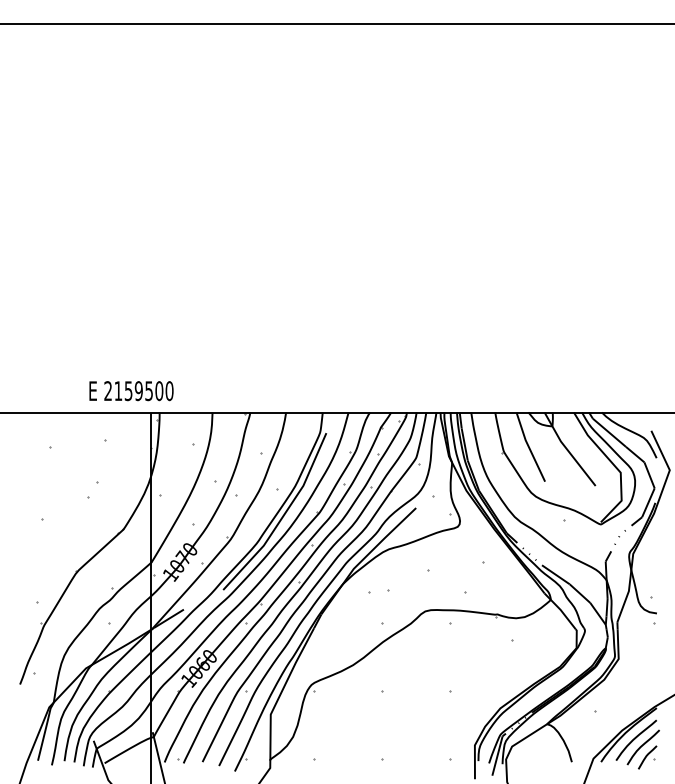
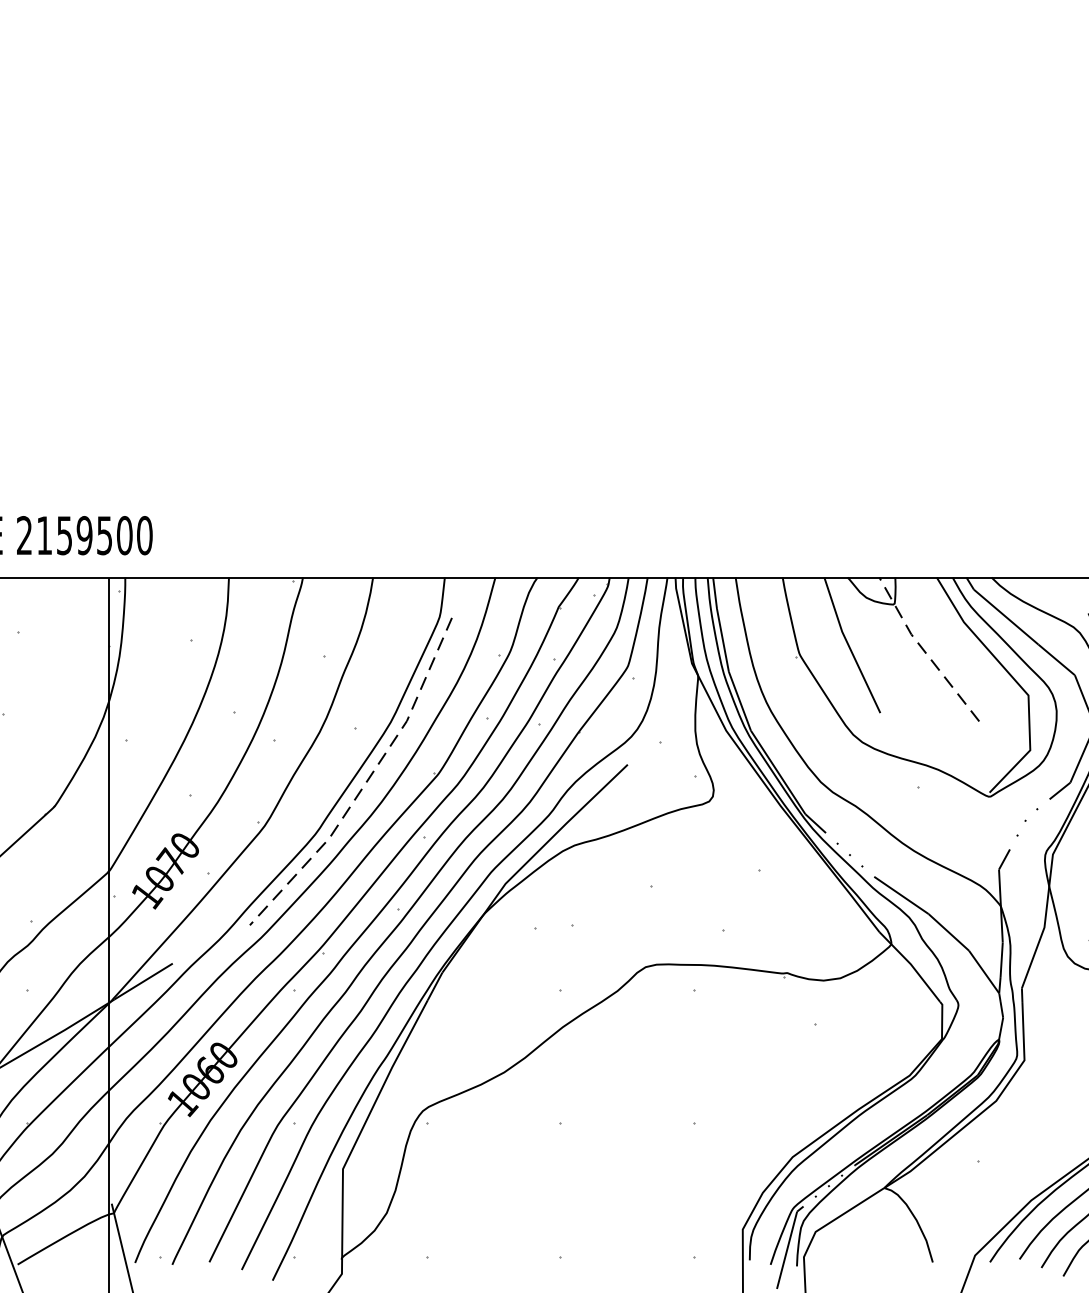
line: (567, 450) -> (924, 651), solid -> dashed
line: (282, 517) -> (365, 783), solid -> dashed

